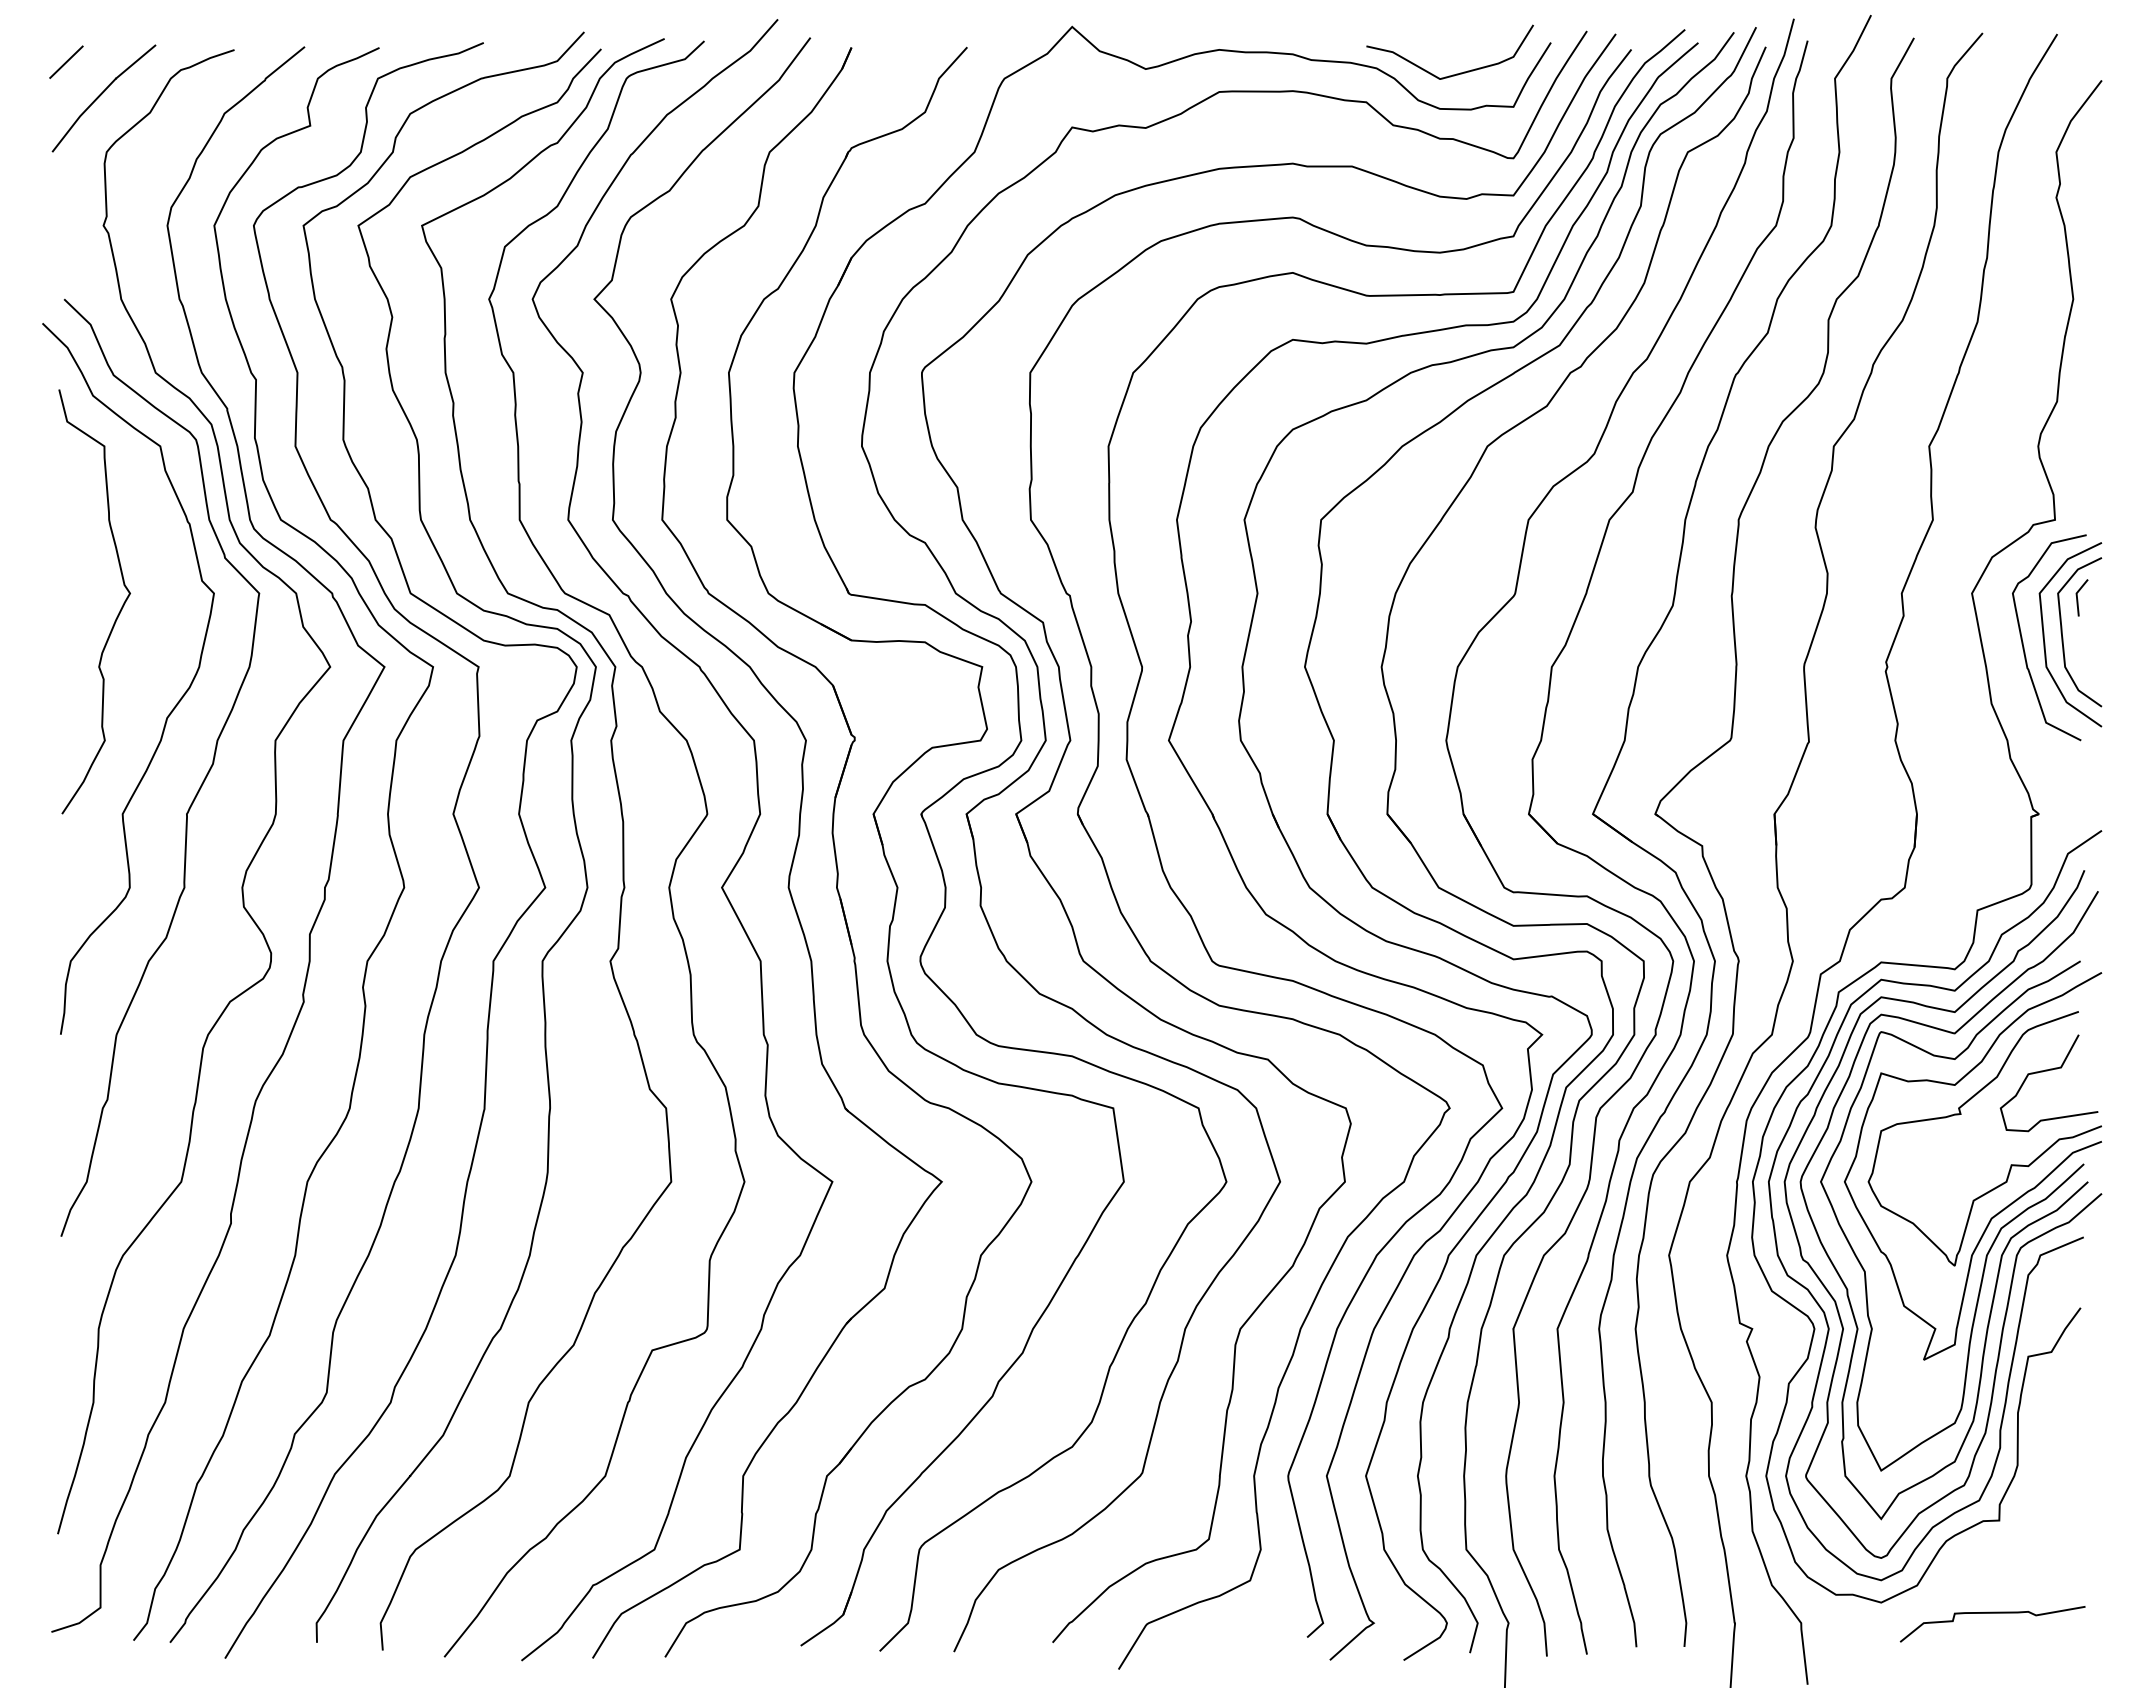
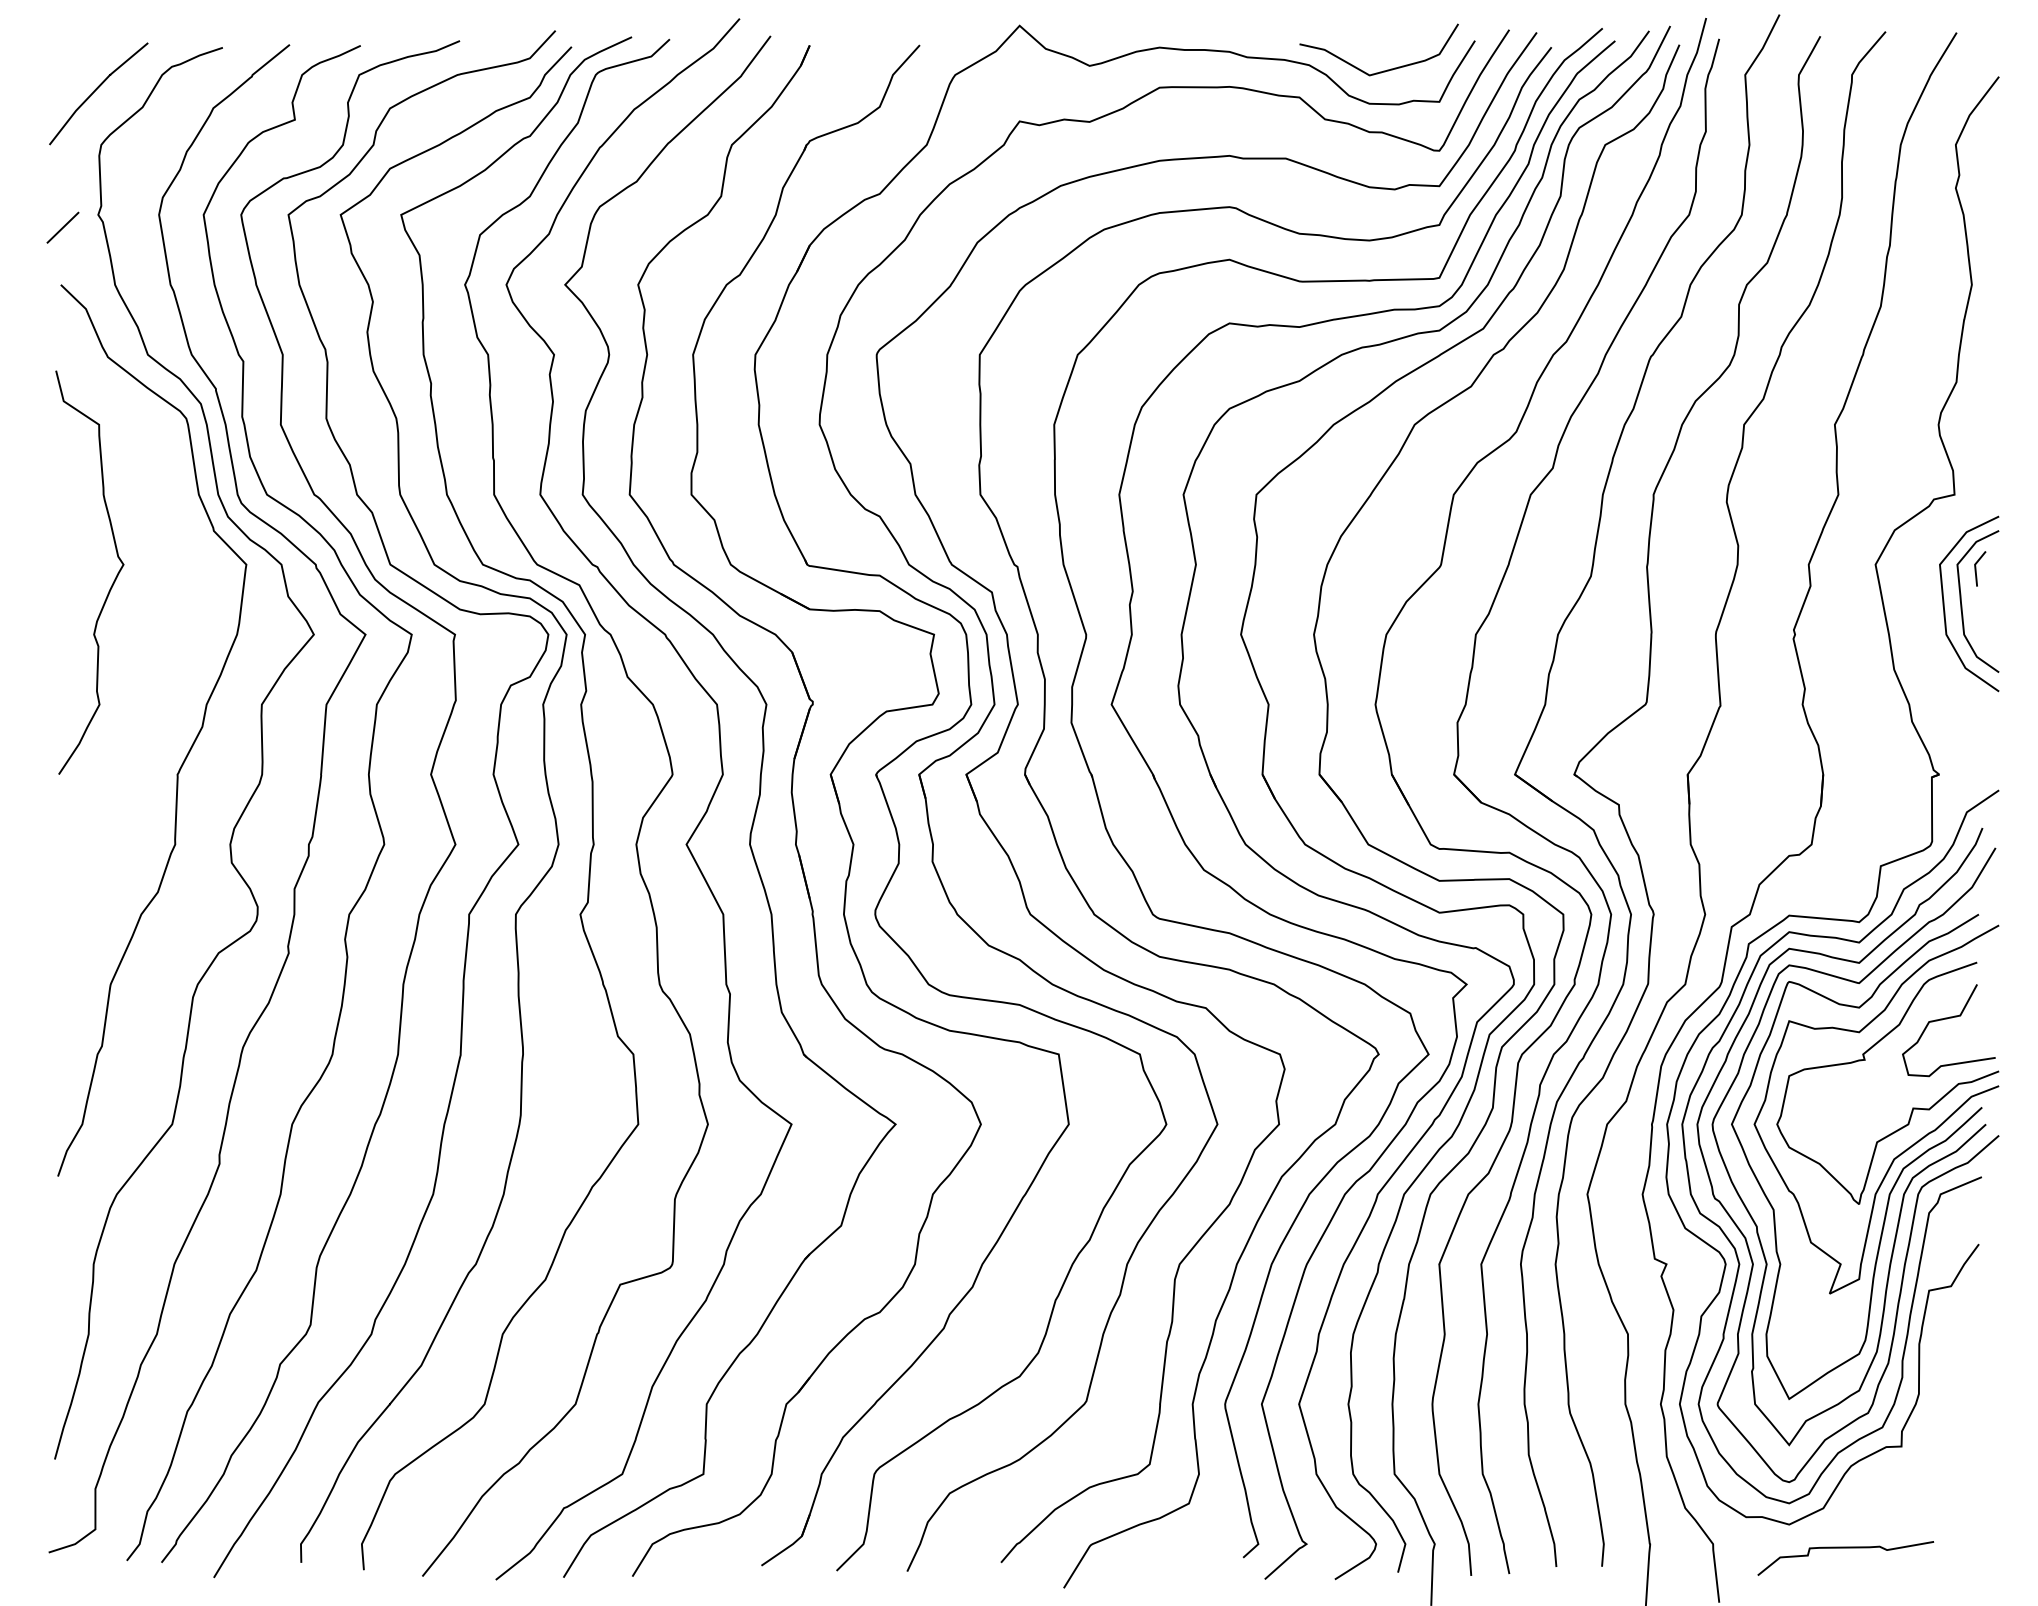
line: (66, 61) -> (63, 227), moved
curve: (2023, 641) -> (1924, 610), removed
curve: (170, 711) -> (161, 676), removed
curve: (1992, 1613) -> (1845, 1548), moved

